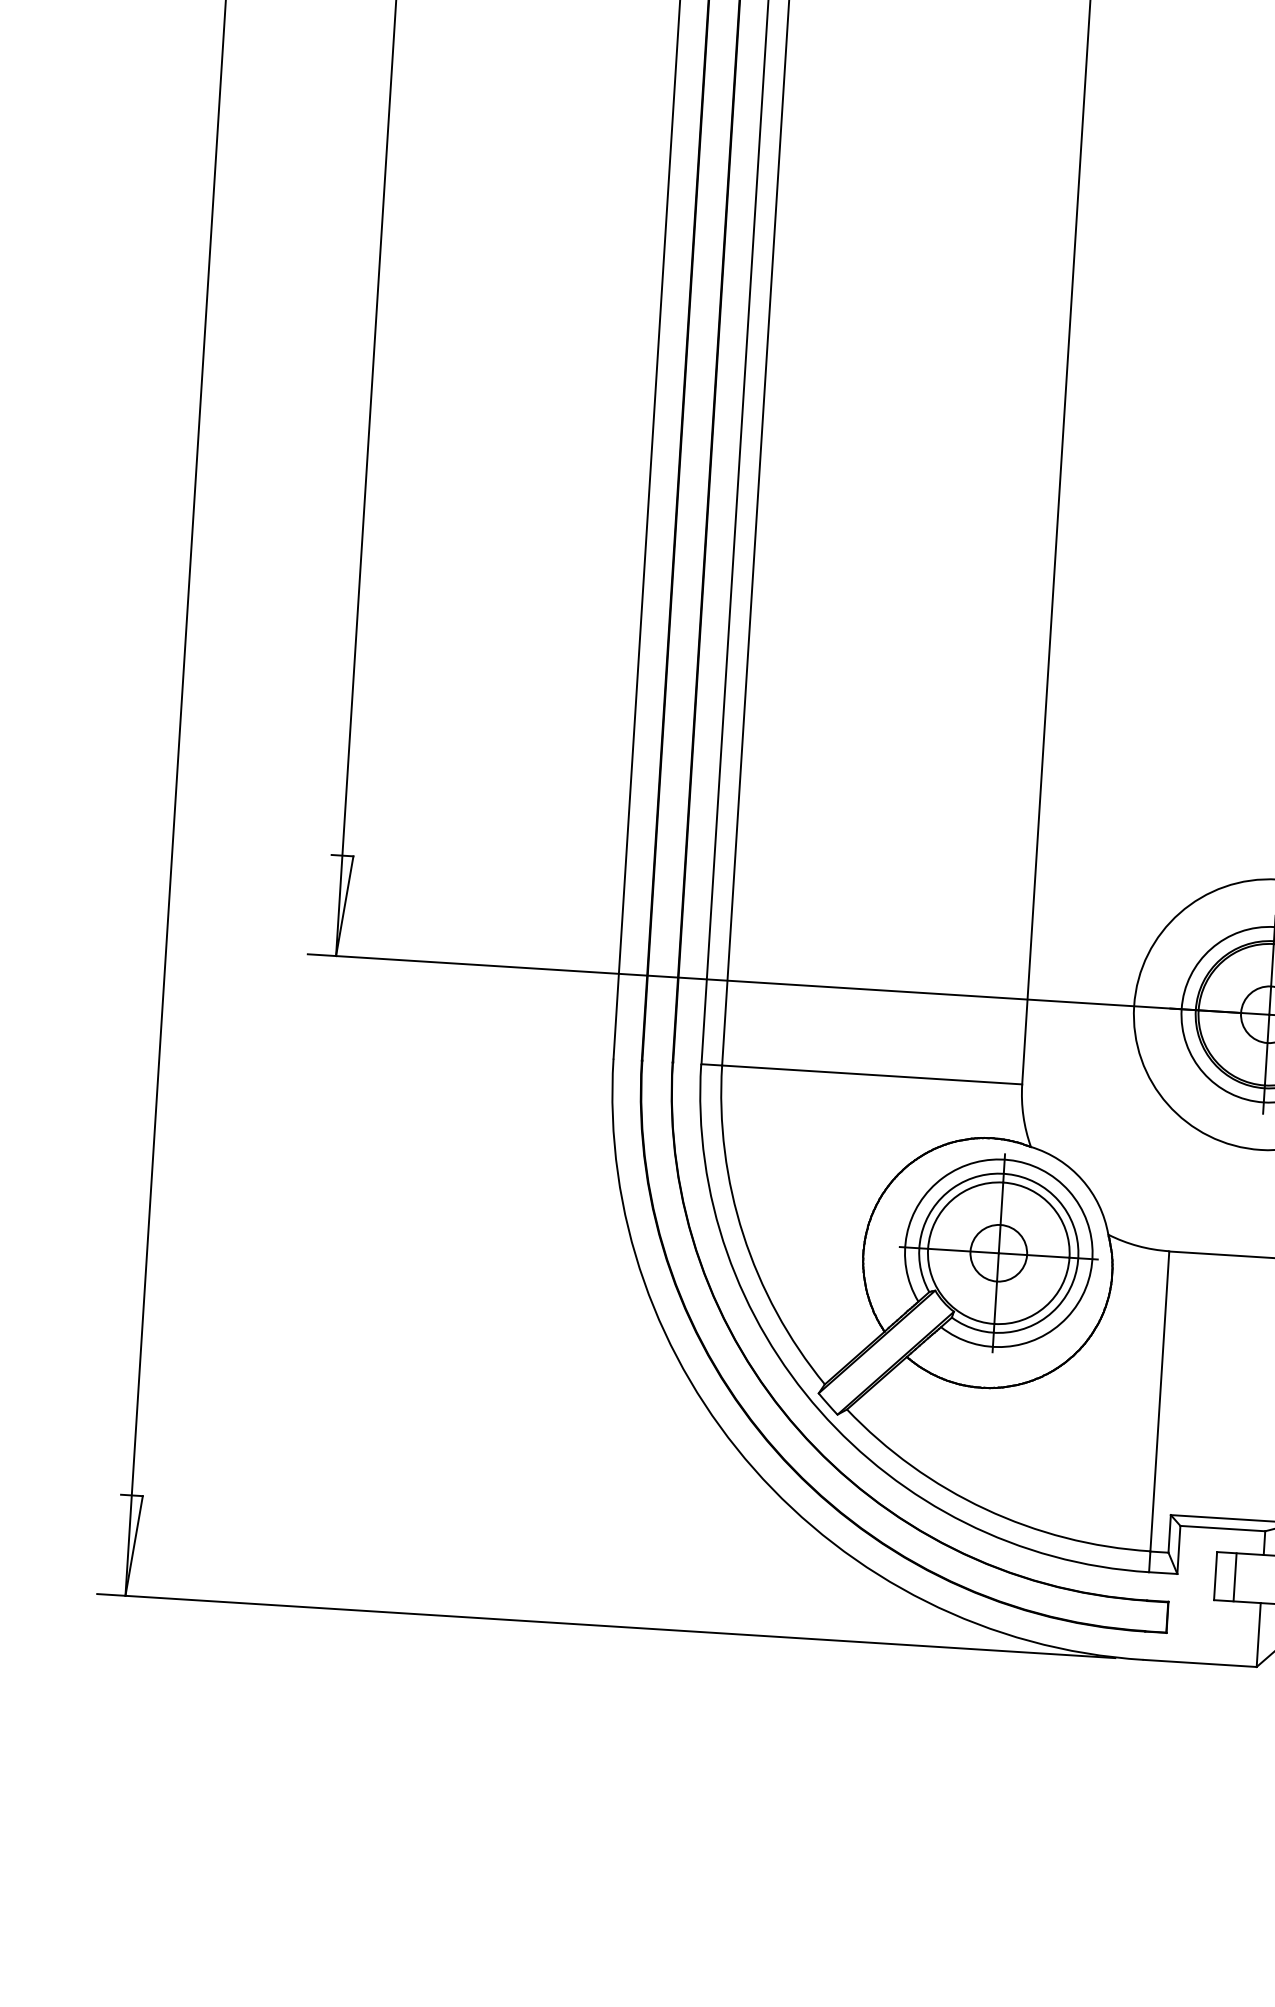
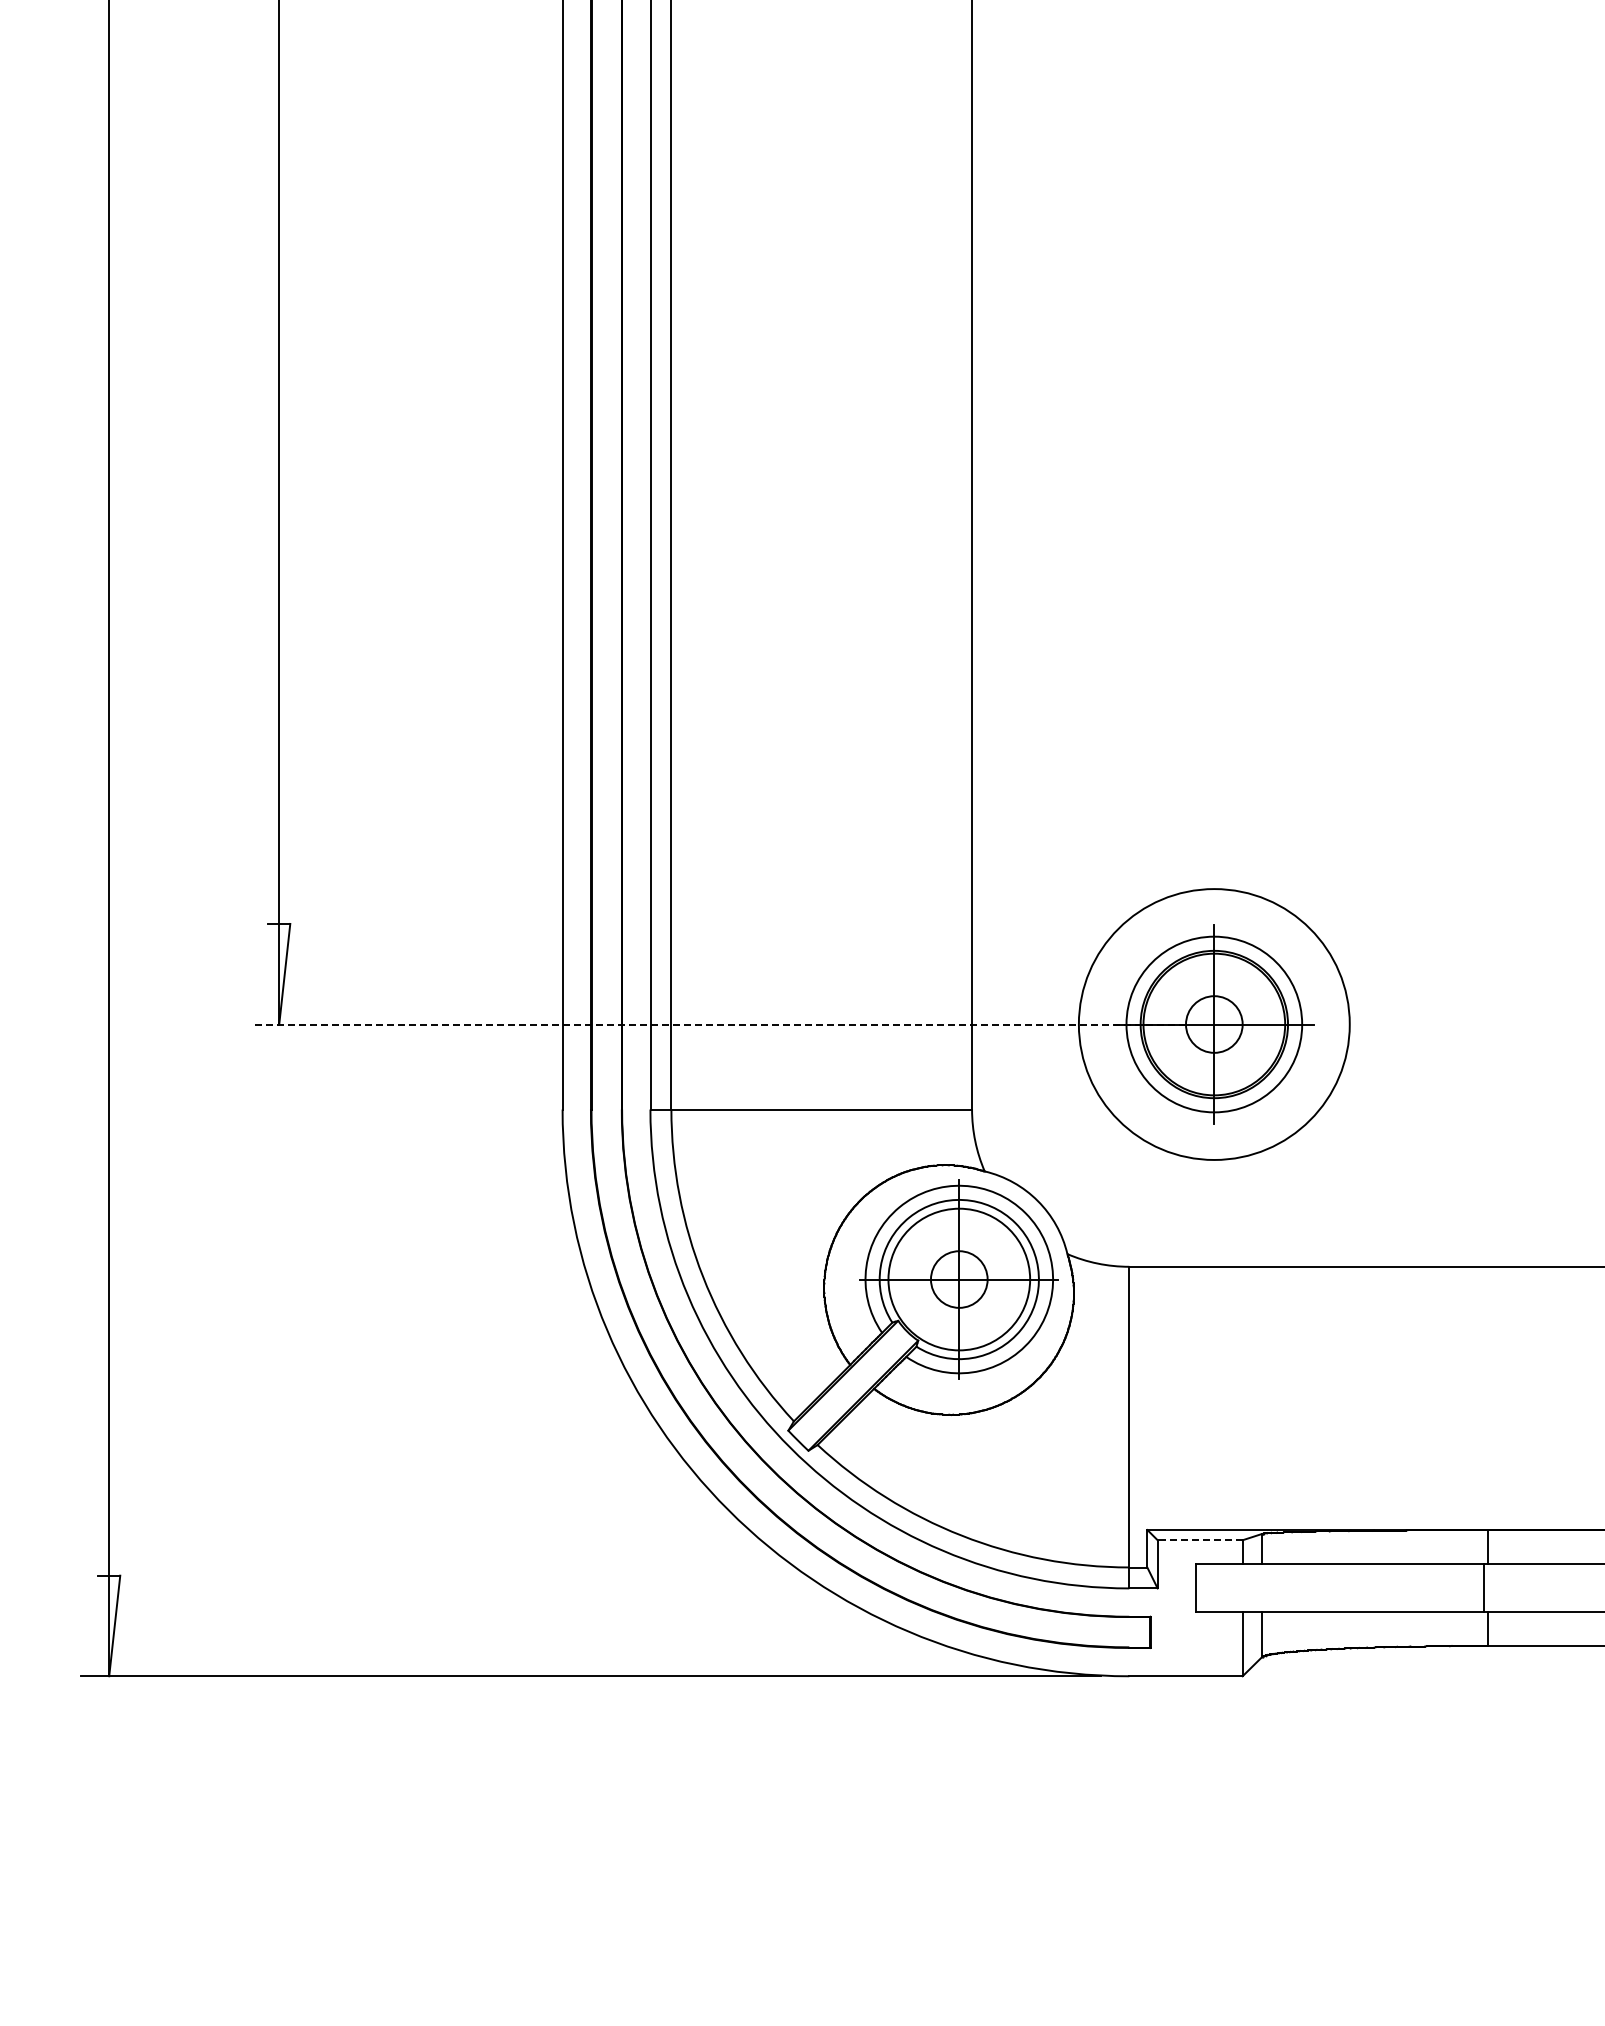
line: (774, 983) -> (718, 1024), solid -> dashed
line: (1223, 1528) -> (1200, 1540), solid -> dashed
line: (1235, 1577) -> (1215, 1588), removed

